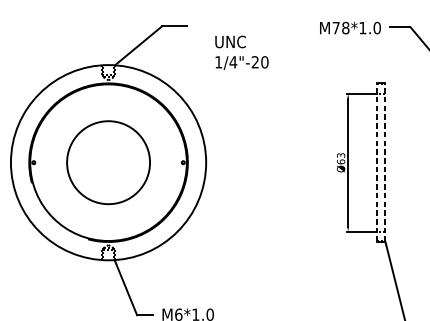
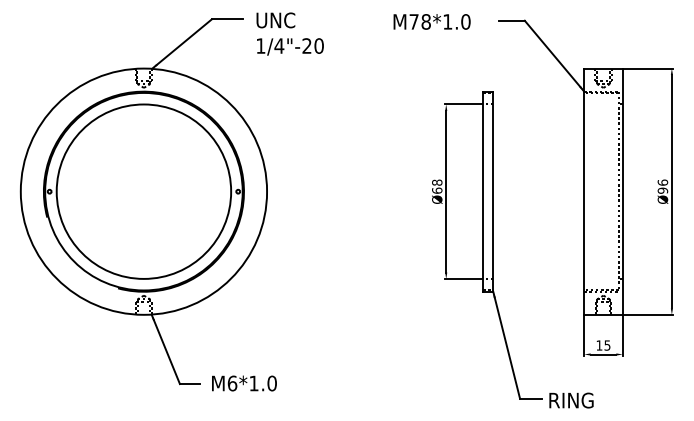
text: (349, 27) -> (431, 21), moved
text: (241, 52) -> (289, 33), moved
text: (341, 155) -> (437, 182), Ø63 -> Ø68
circle: (108, 162) -> (143, 191), size x1.67
line: (377, 162) -> (483, 191), dashed -> solid
line: (385, 162) -> (493, 191), dashed -> solid

